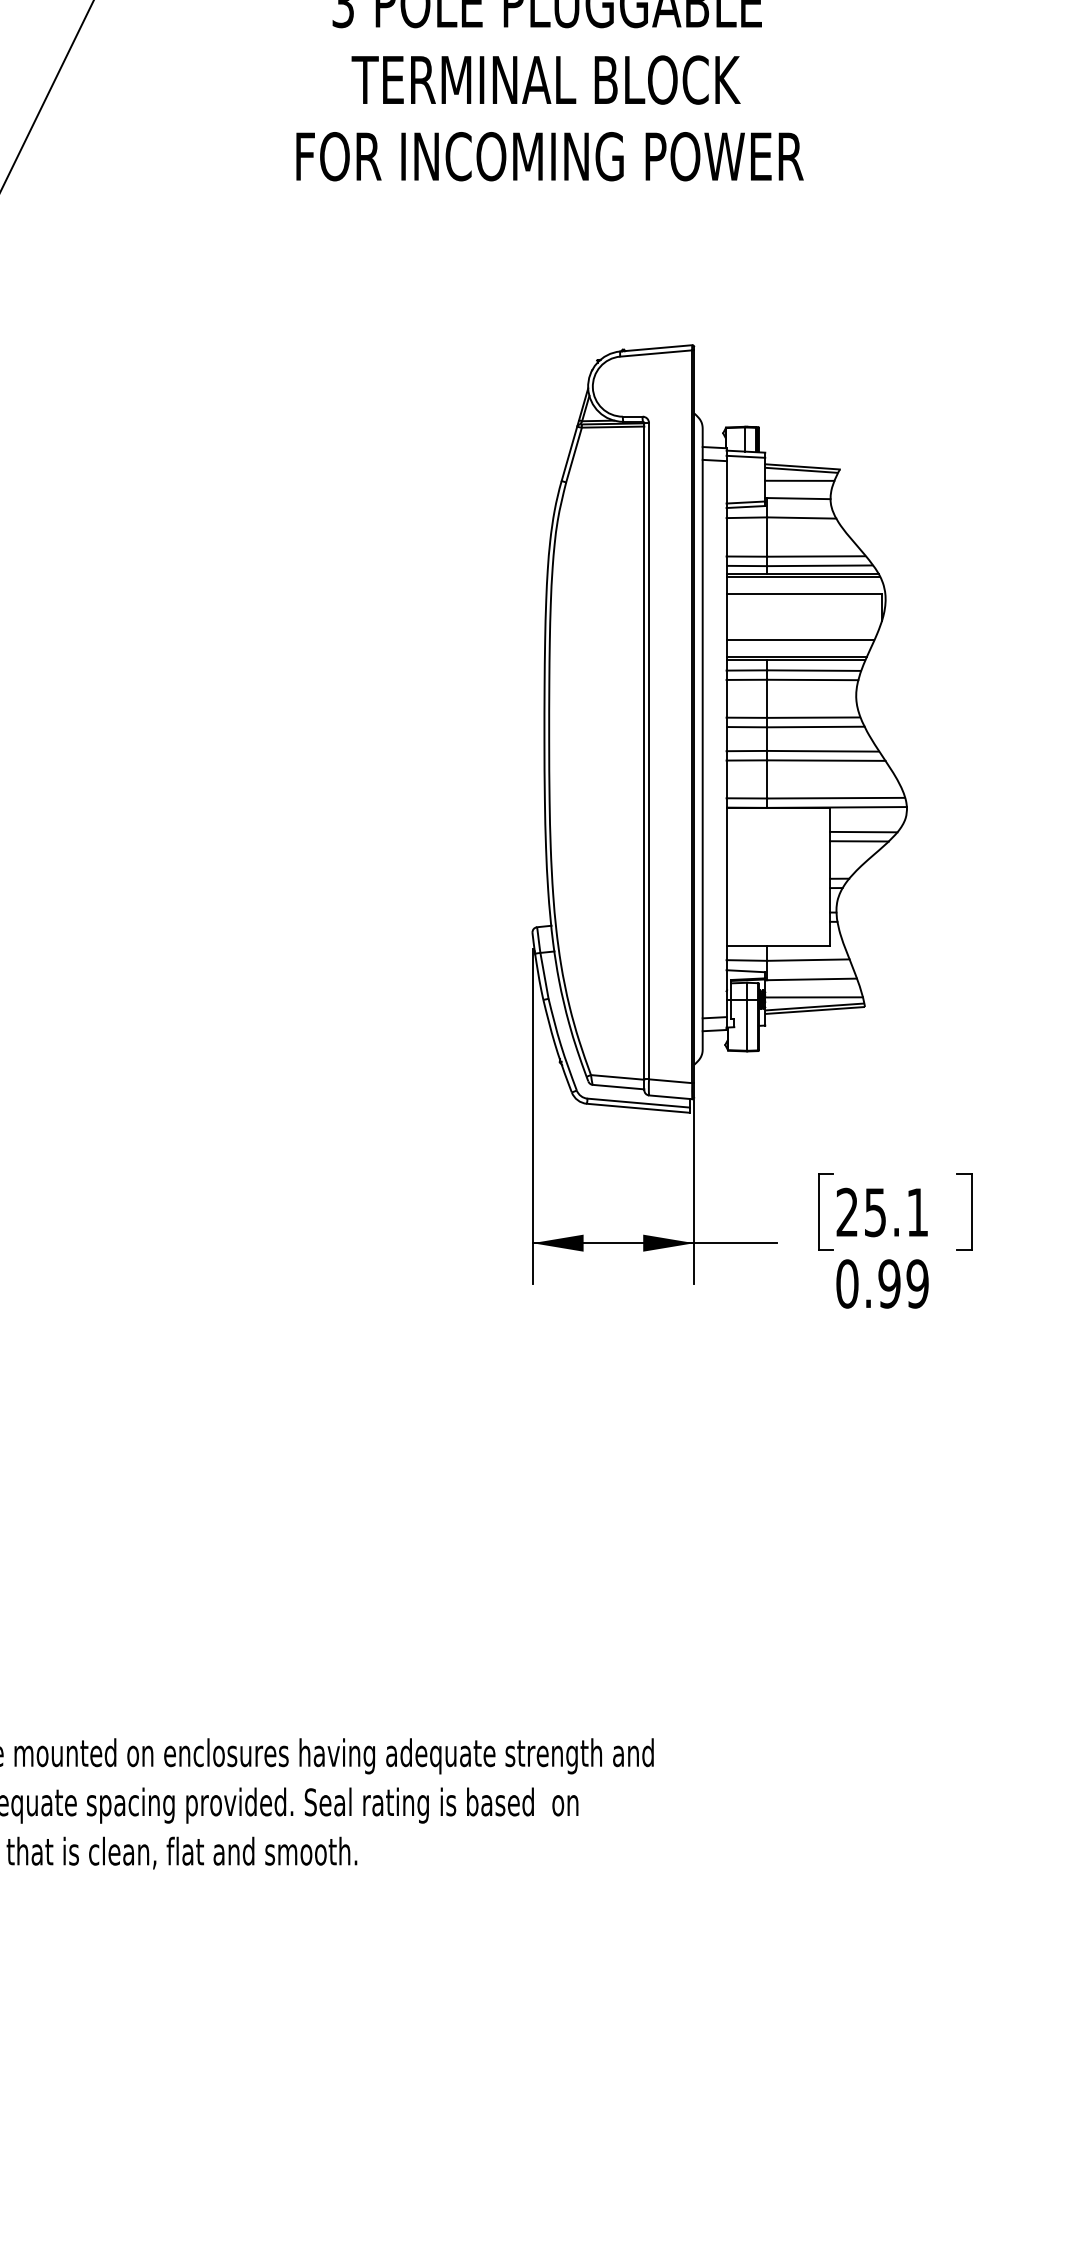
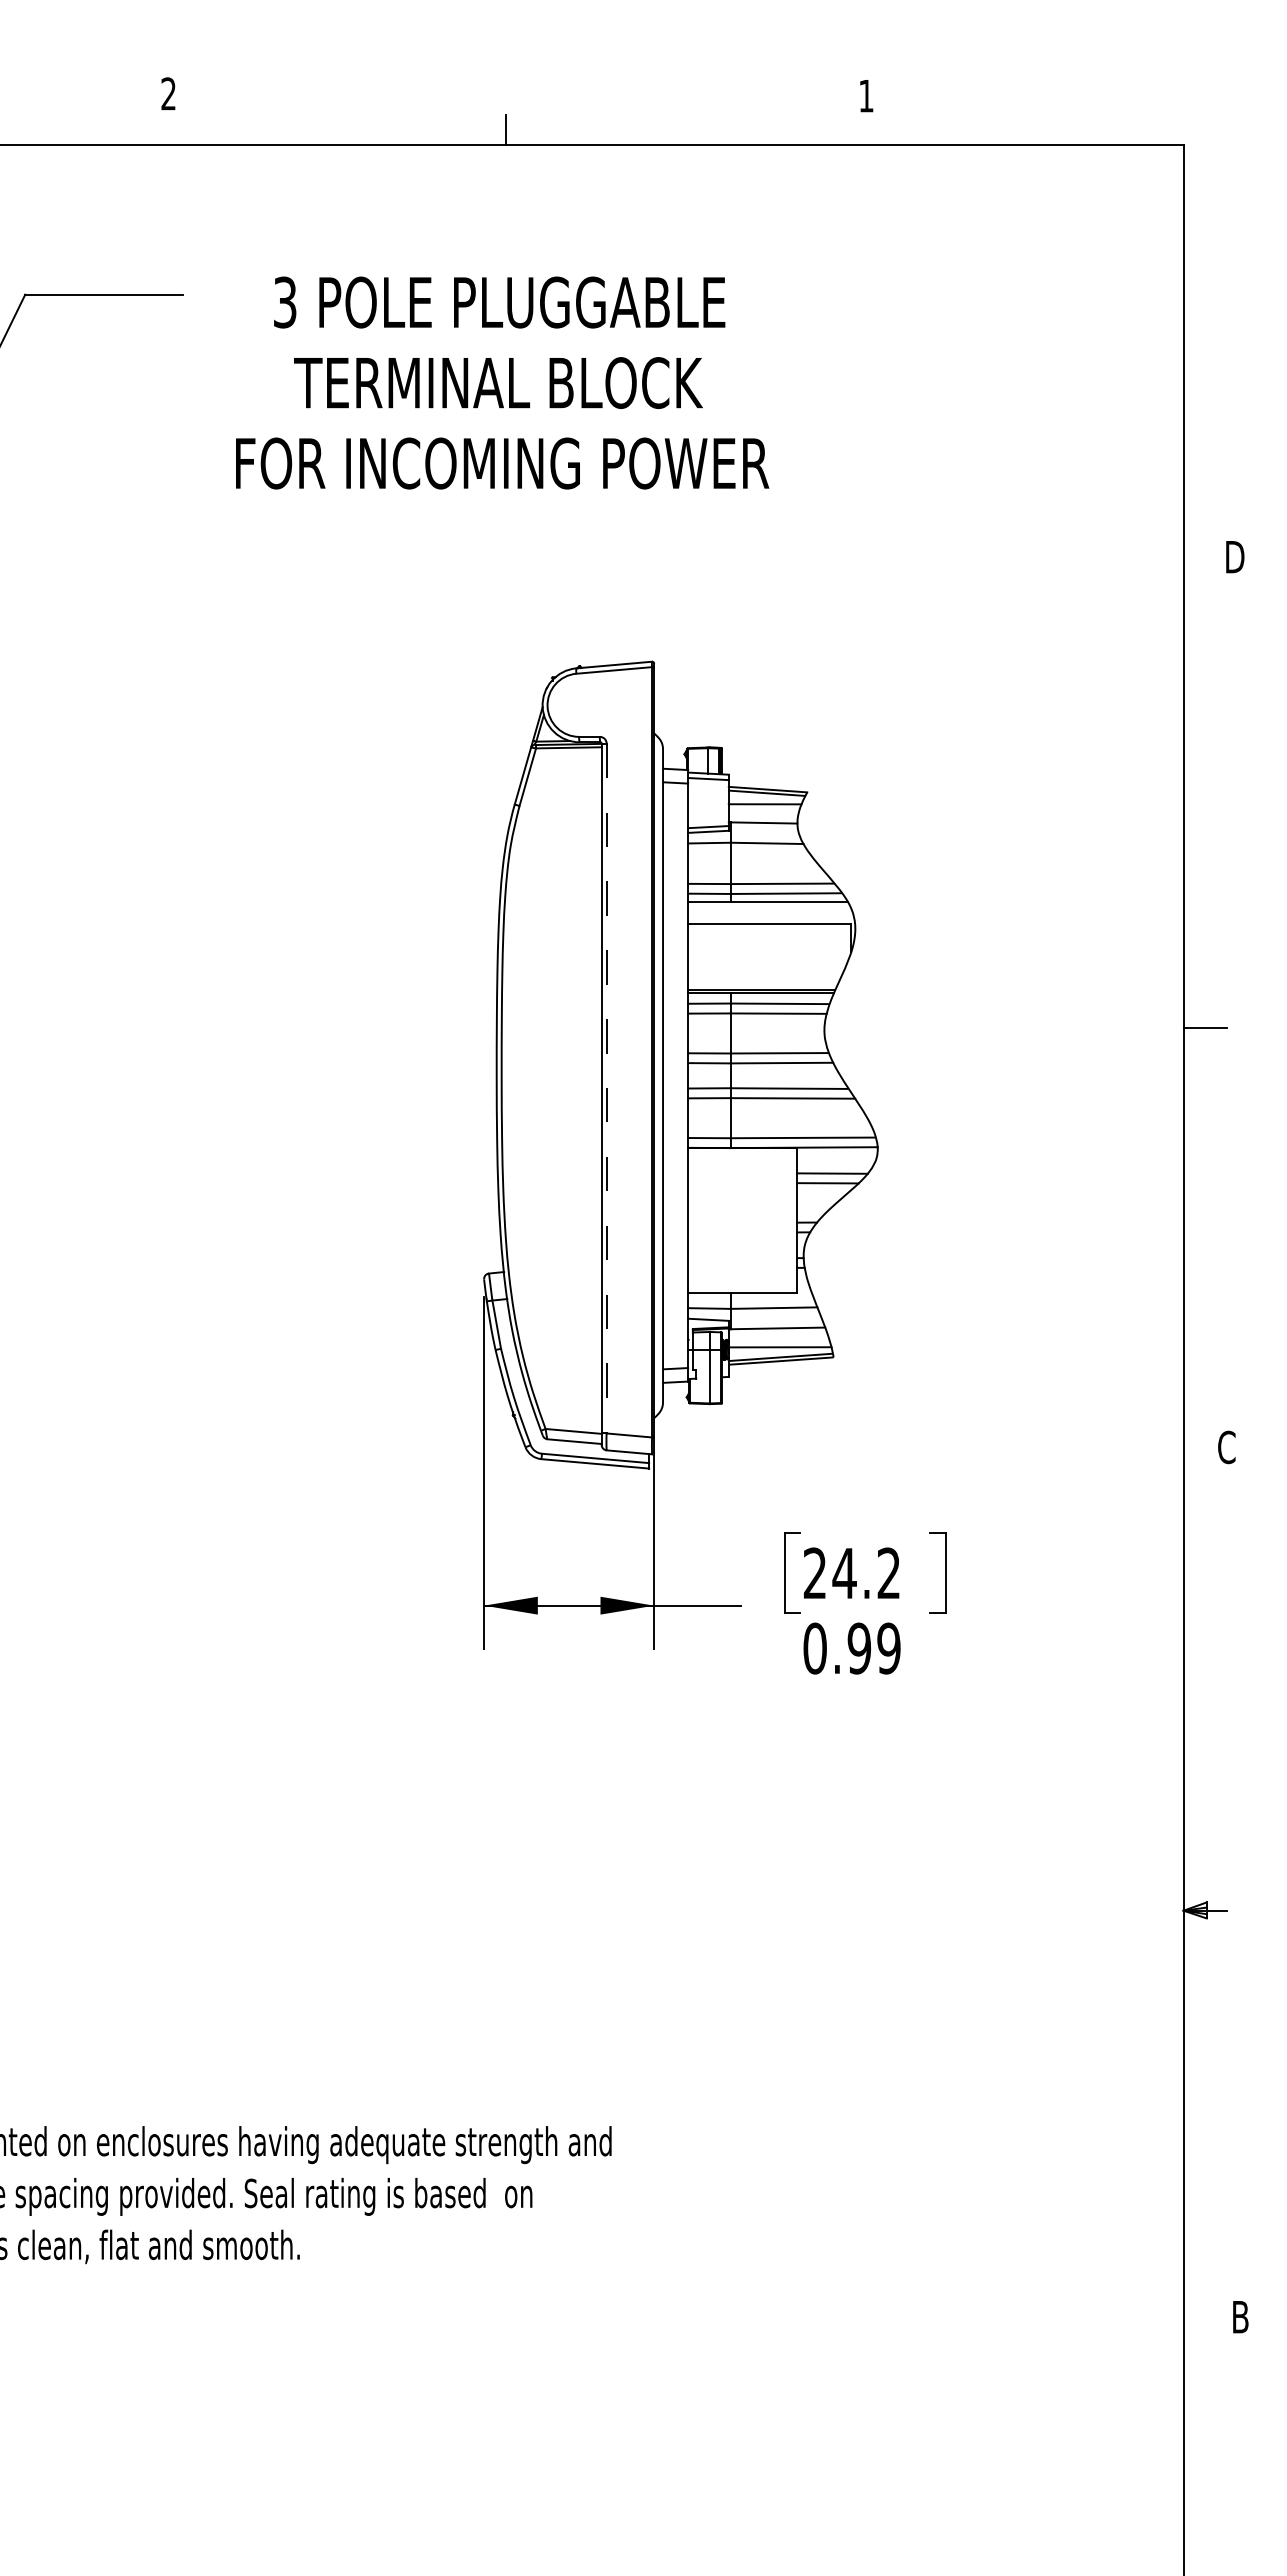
line: (803, 577) -> (768, 905), removed
line: (800, 639) -> (765, 971), removed
line: (648, 751) -> (606, 1088), solid -> dashed
text: (895, 1212) -> (865, 1573), 25.1 -> 24.2

